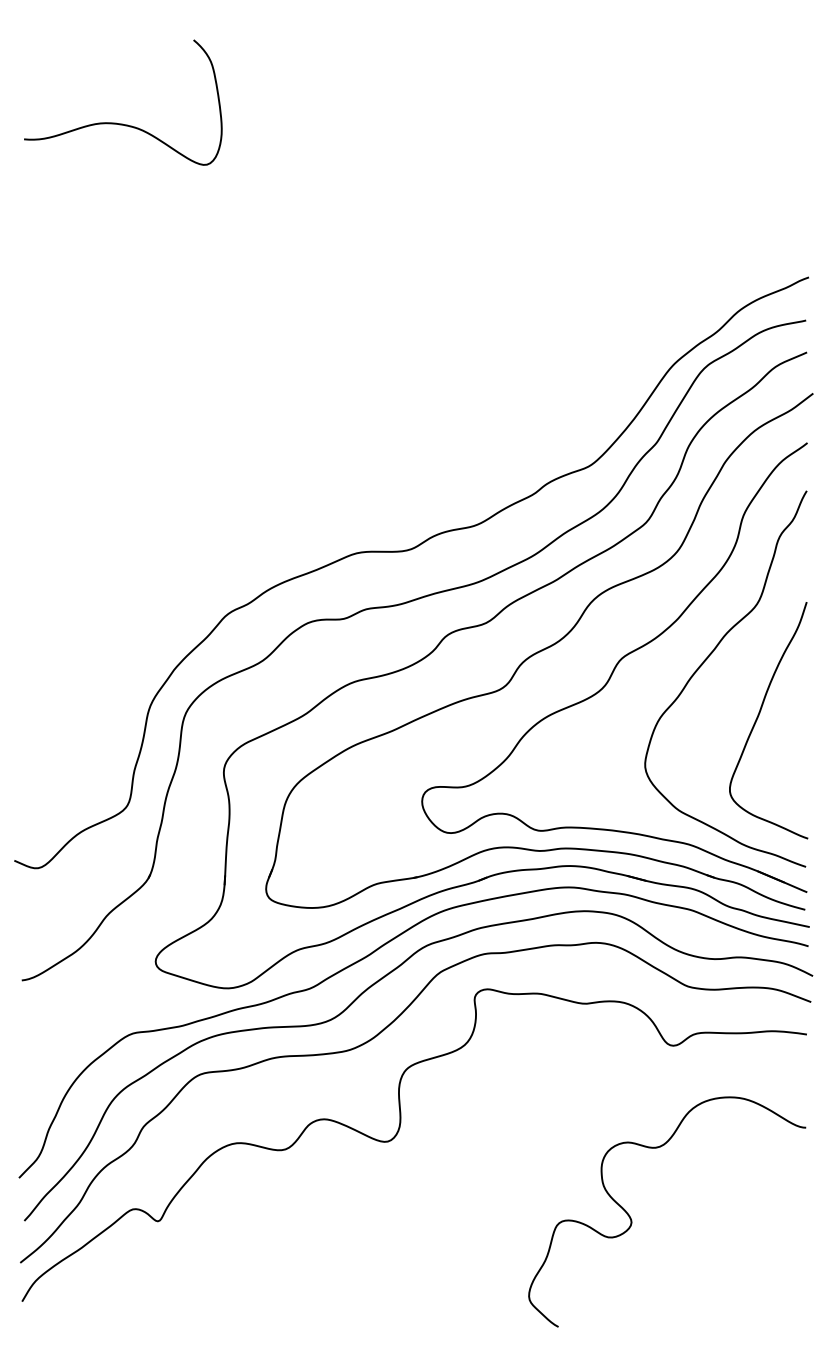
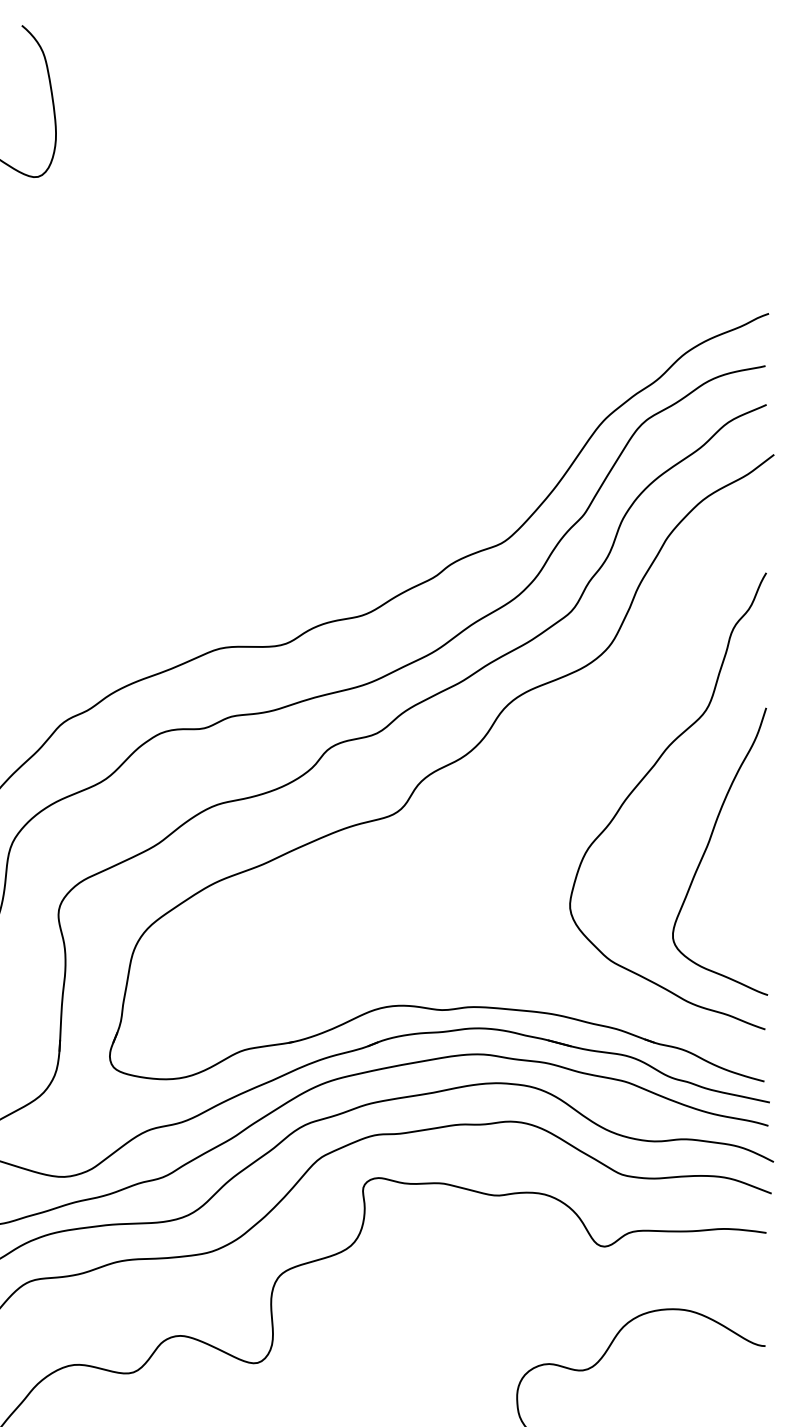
part: (614, 667) -> (532, 787), removed

